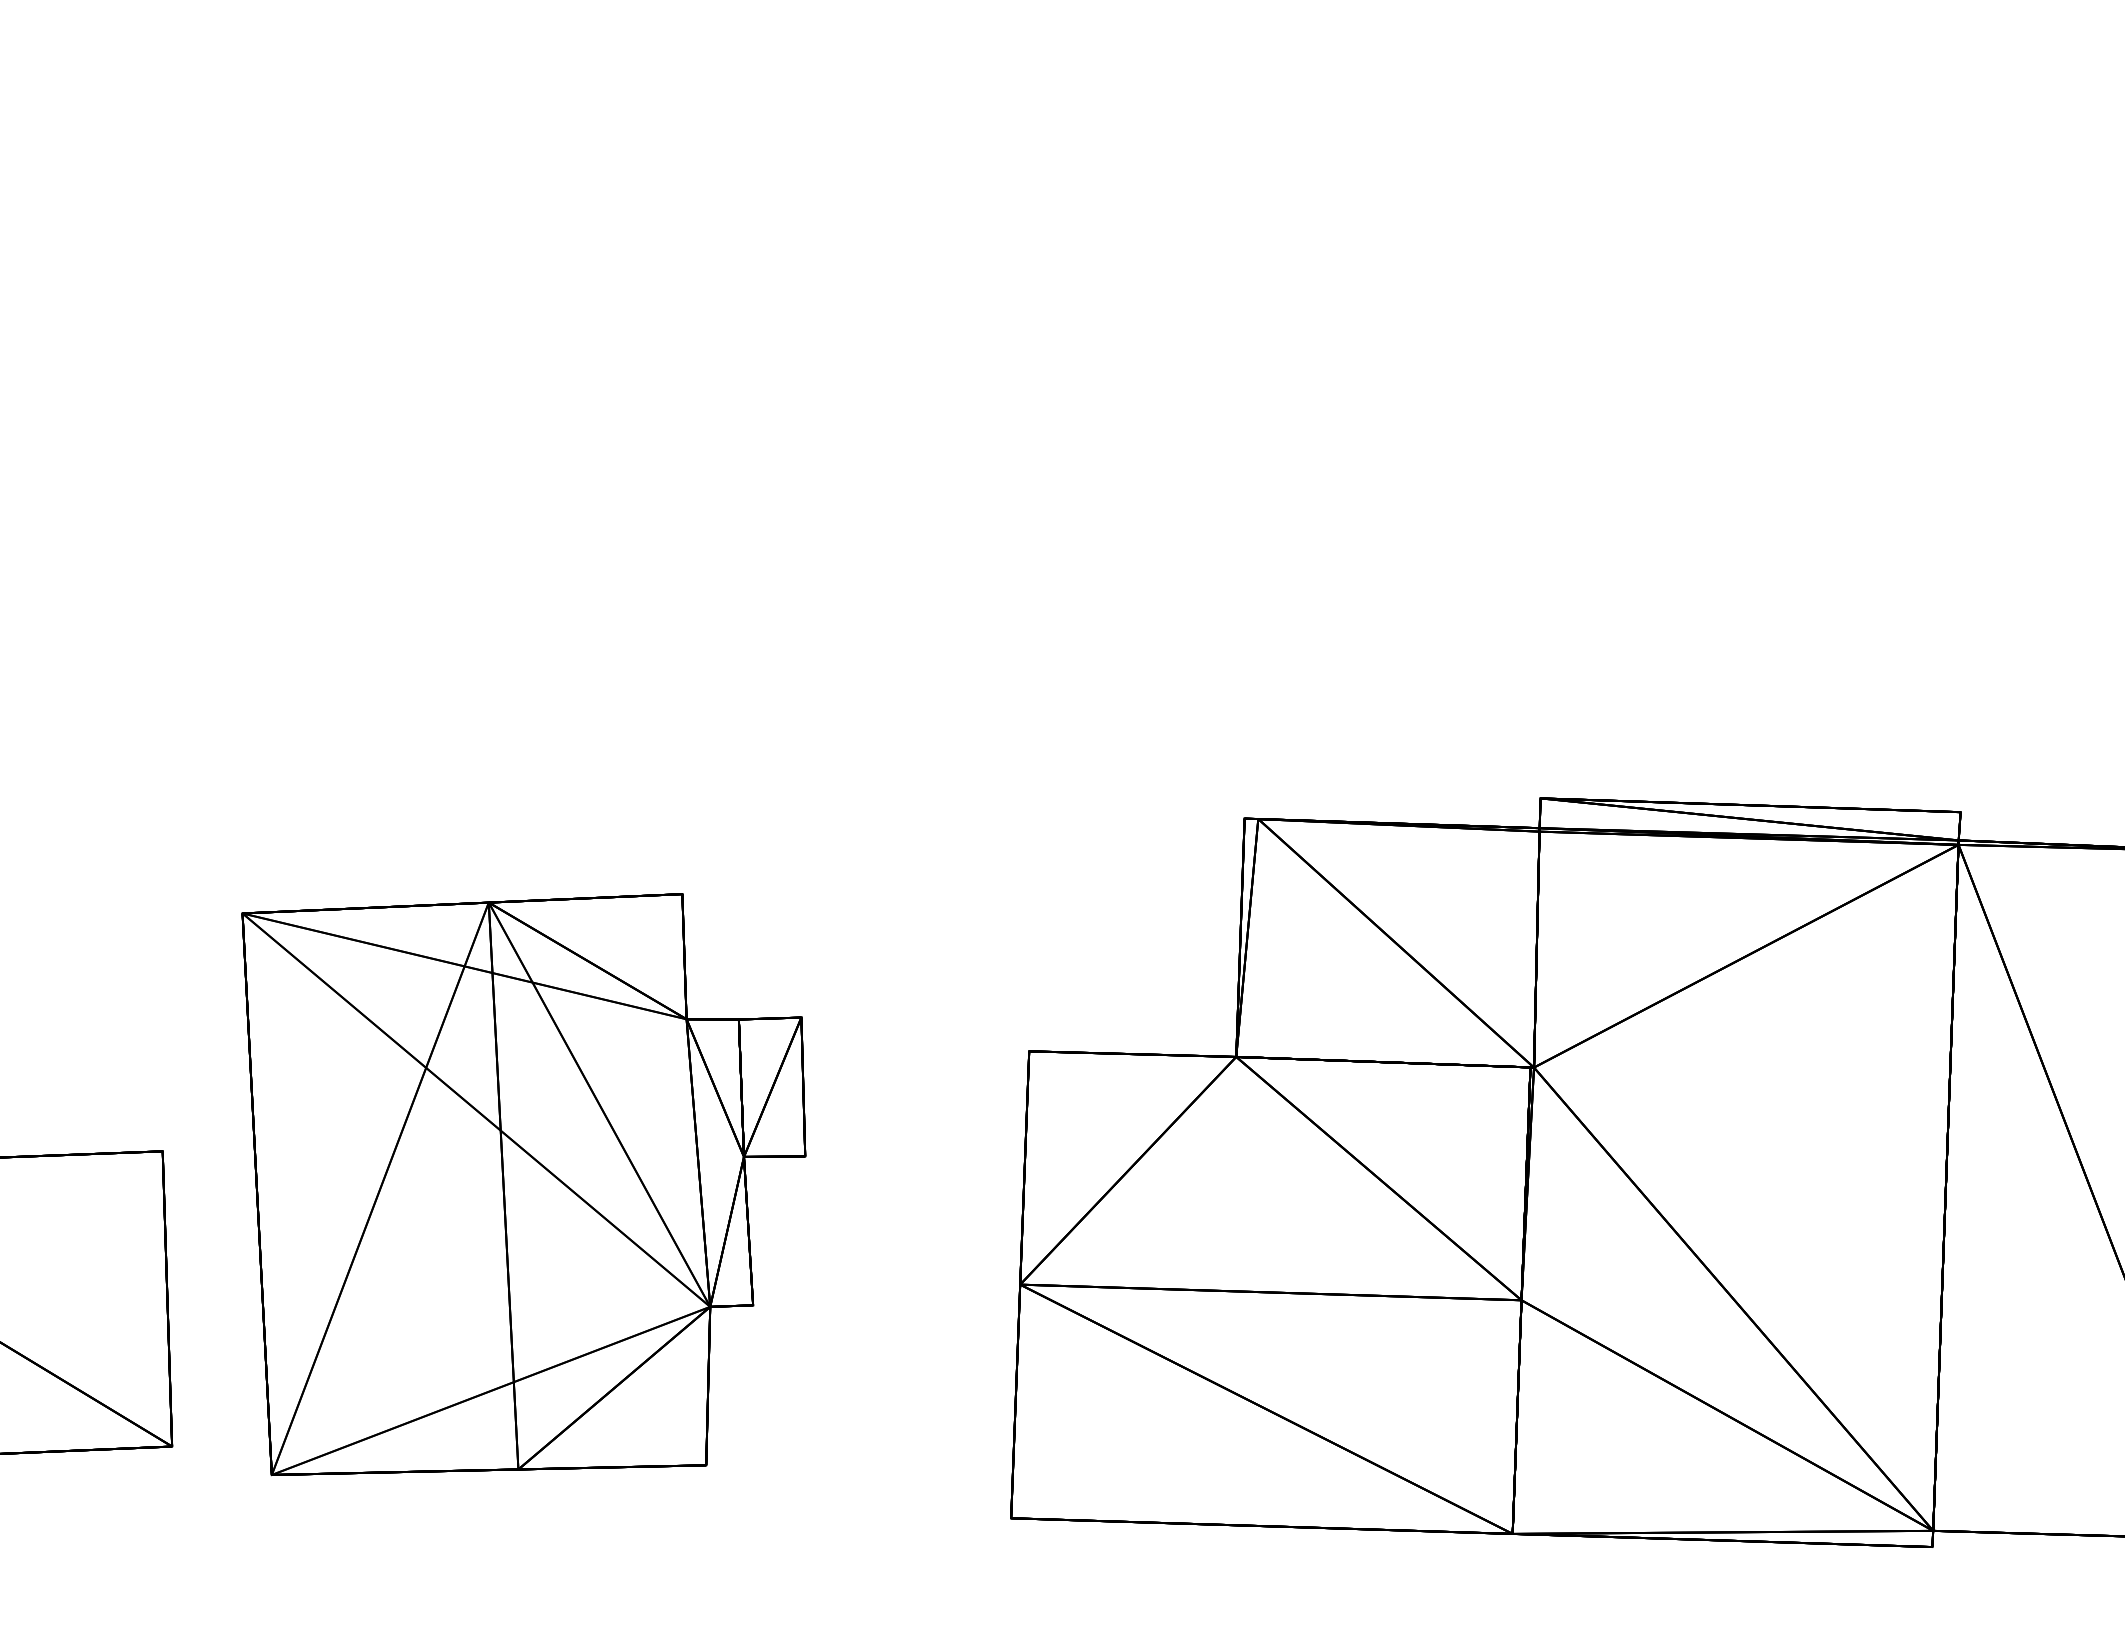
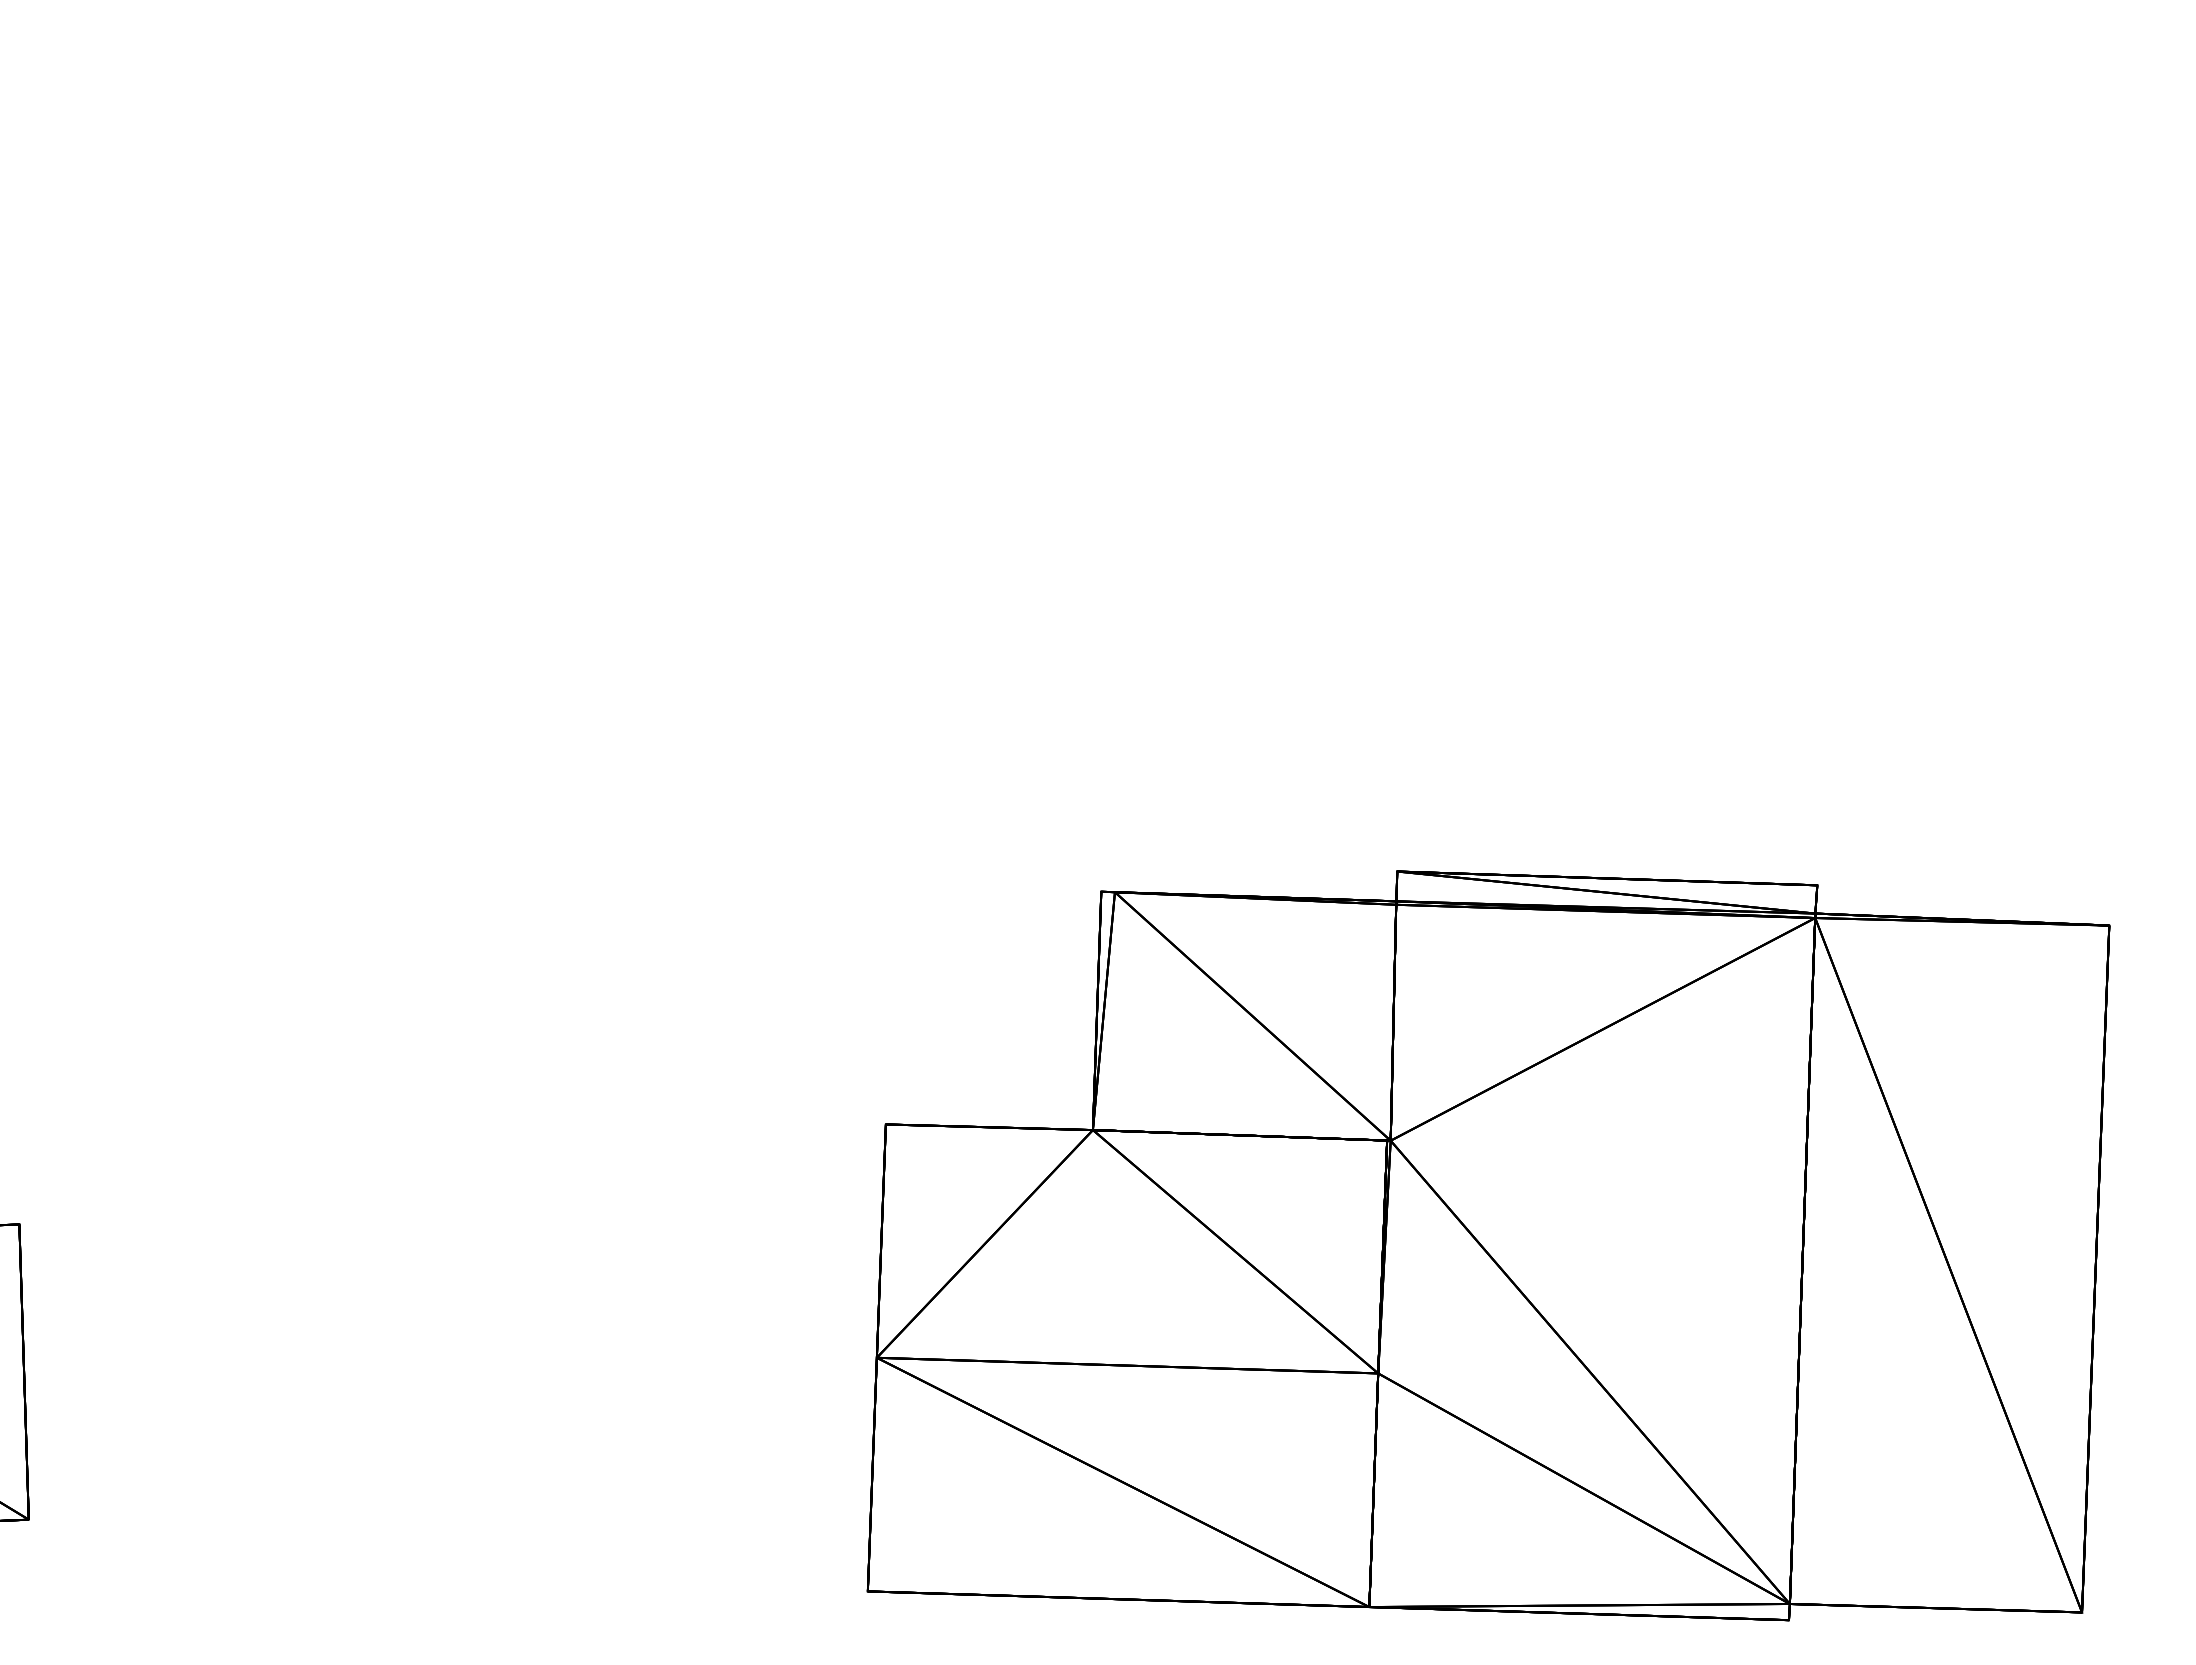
part: (523, 1184) -> (380, 1257), removed

